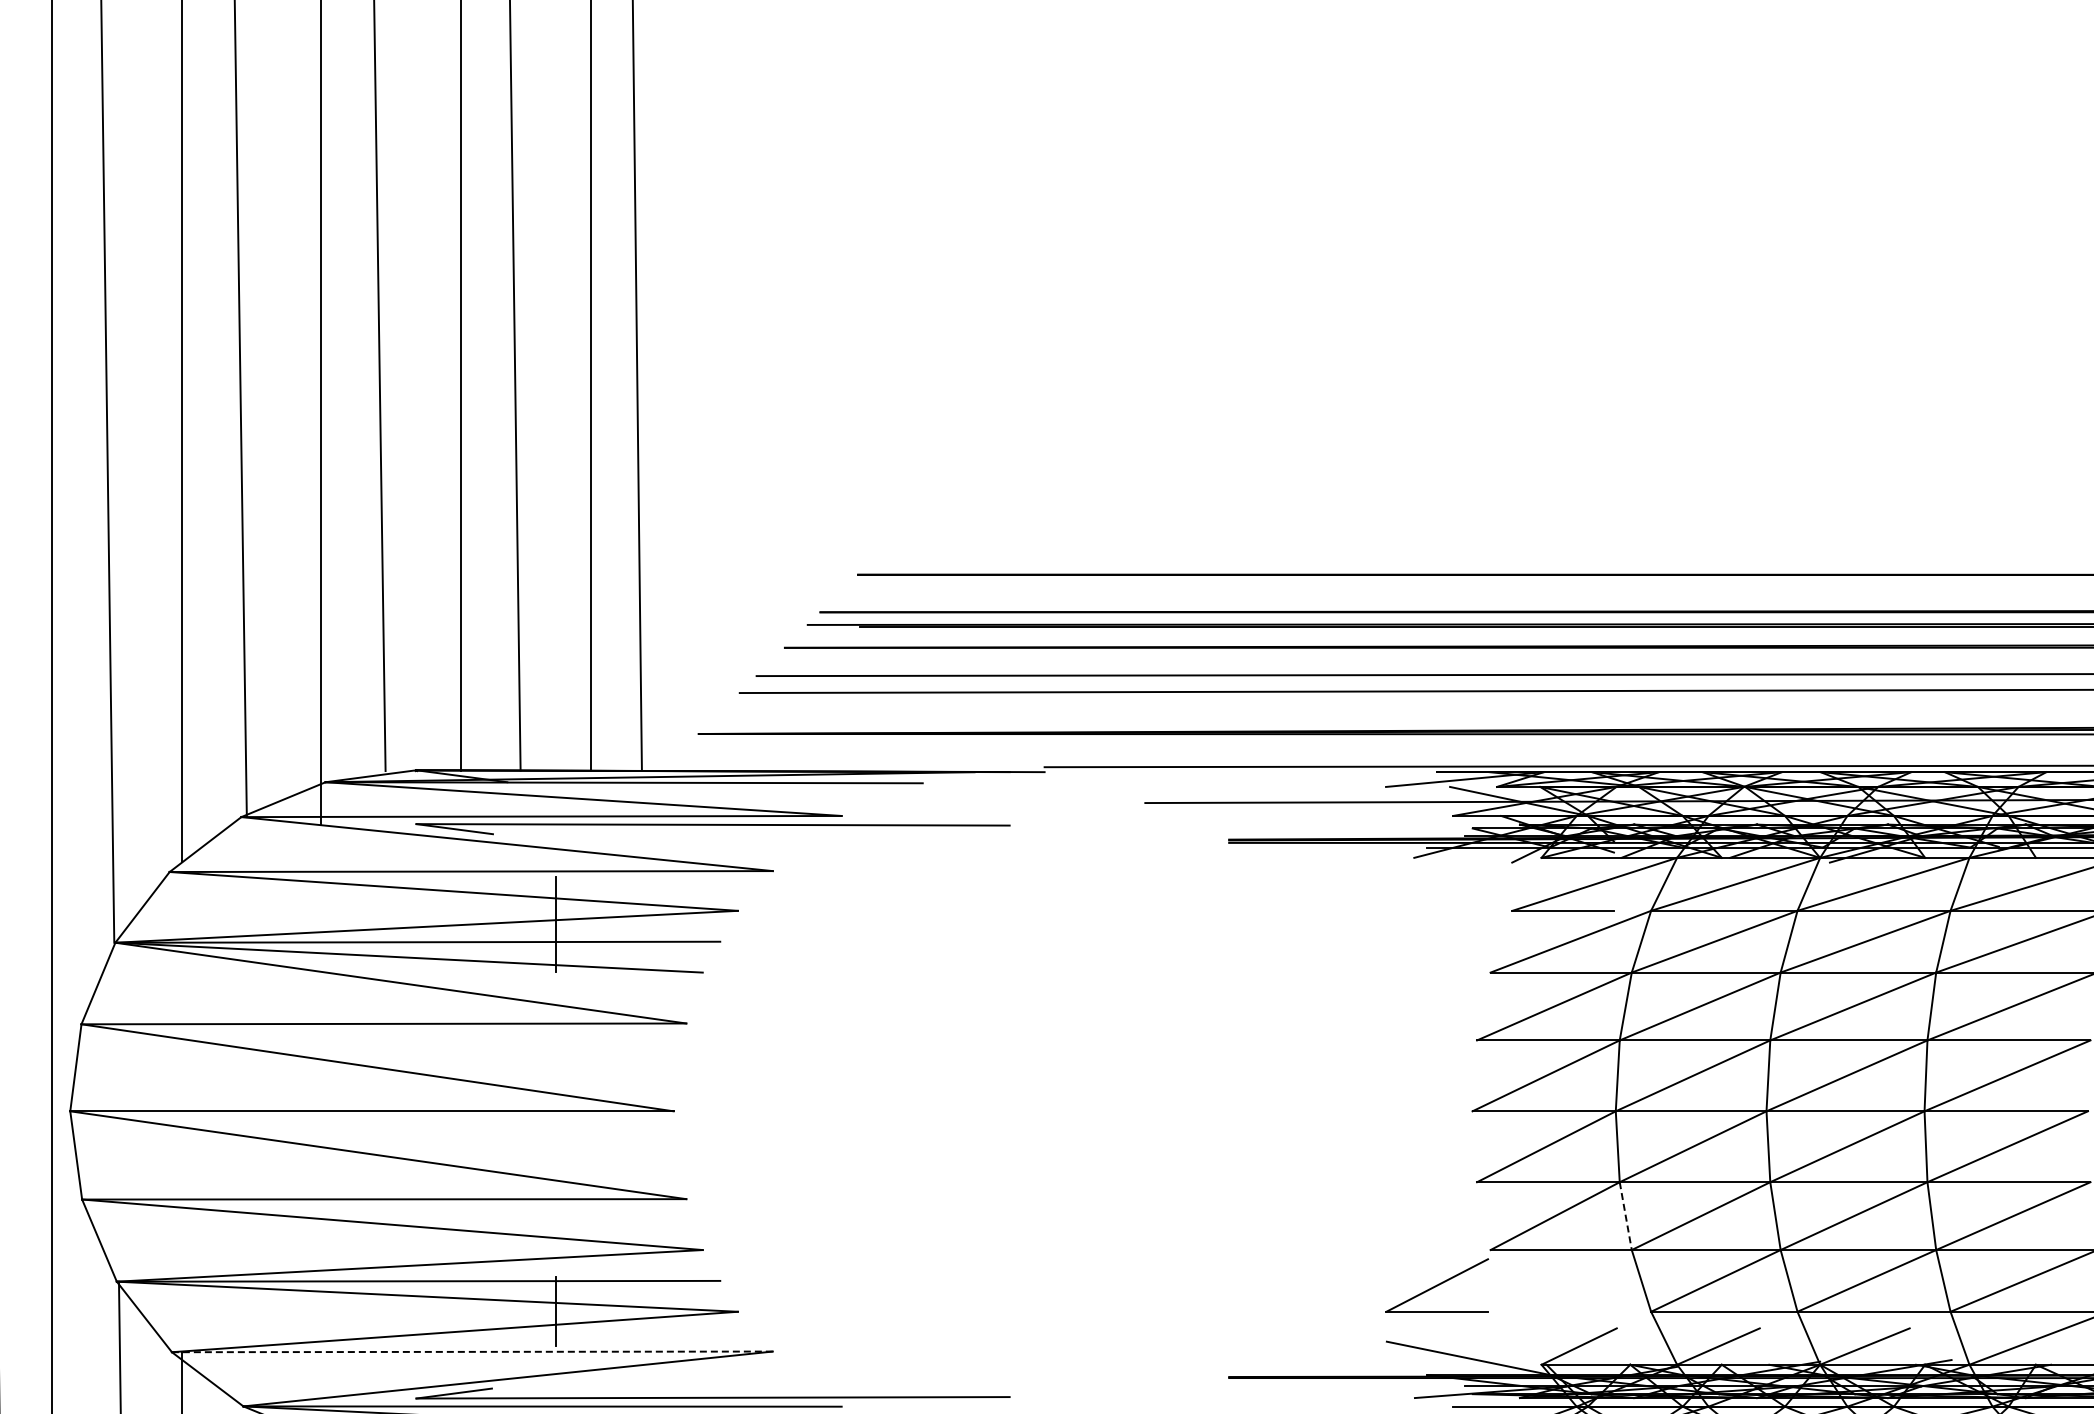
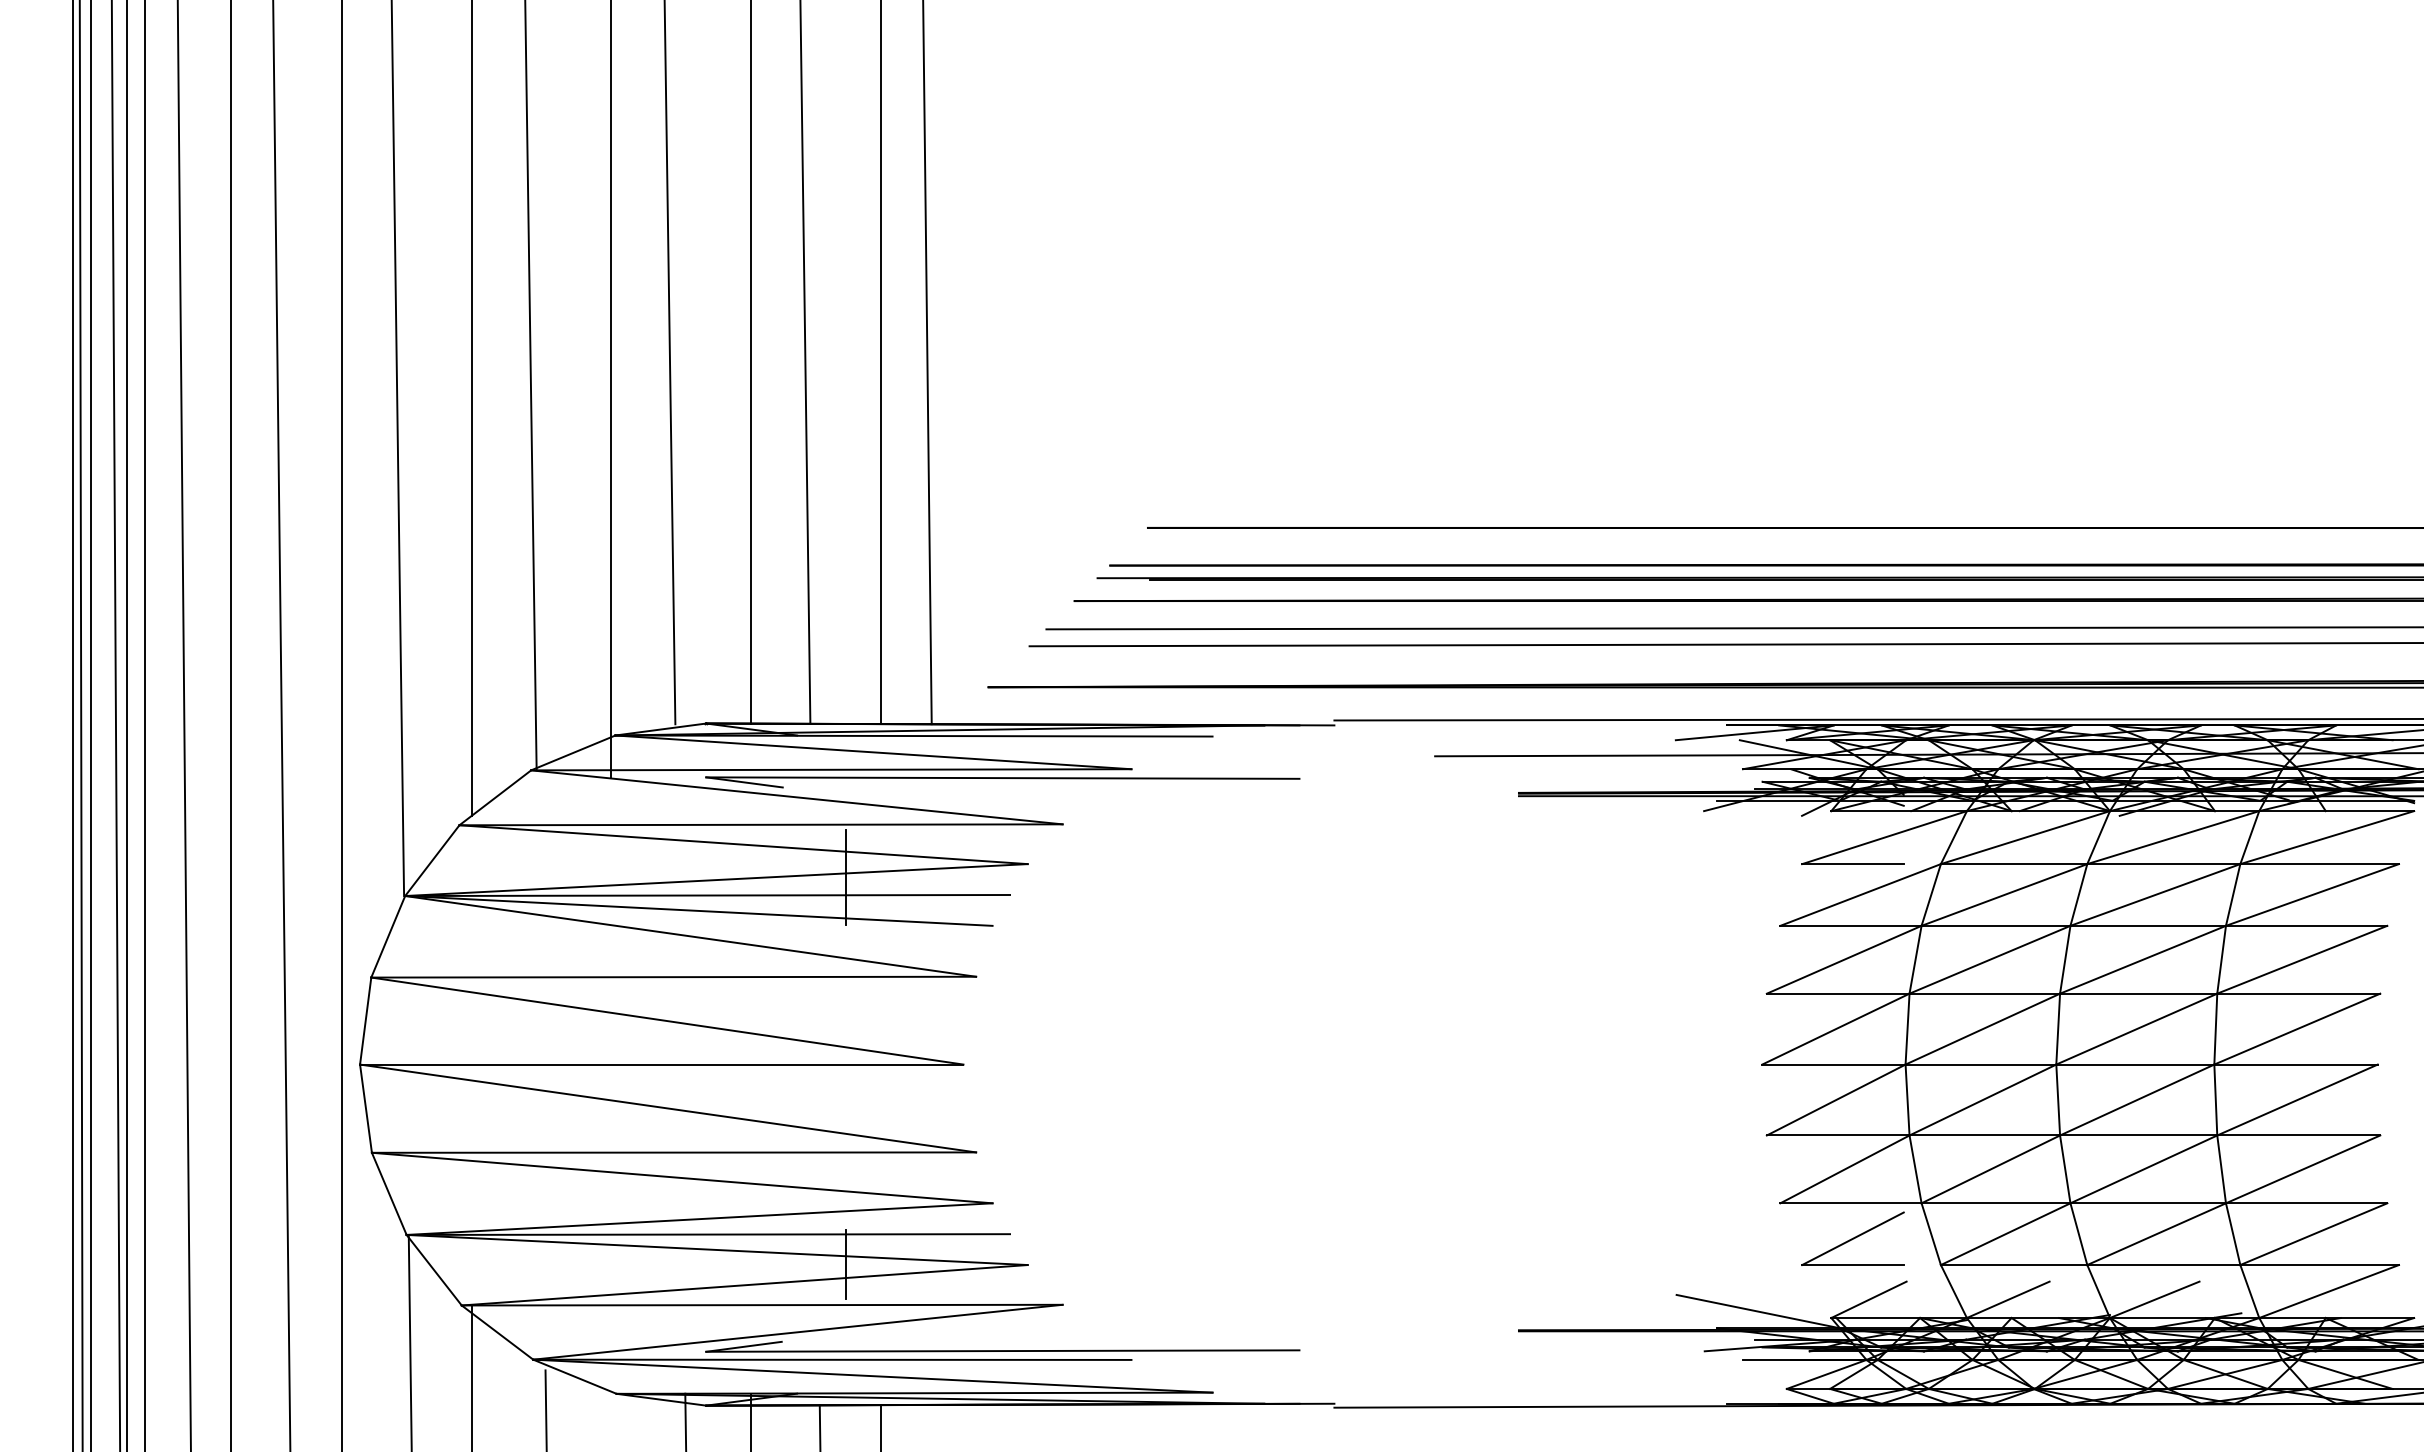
line: (1625, 1216) -> (1915, 1169), dashed -> solid
part: (1436, 1285) -> (1852, 1238), moved
line: (471, 1352) -> (761, 1305), dashed -> solid

